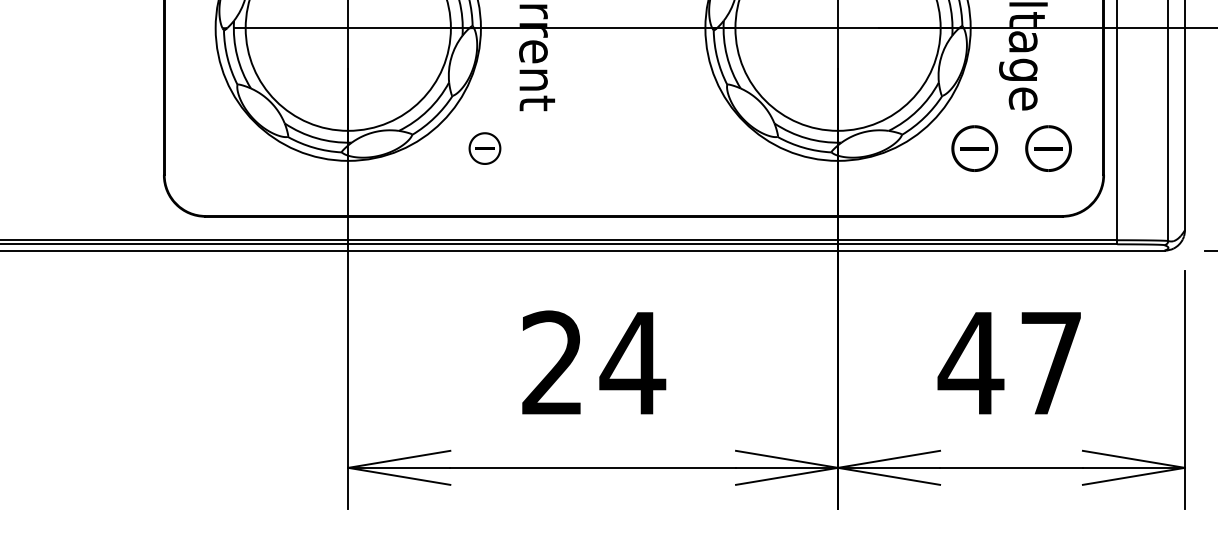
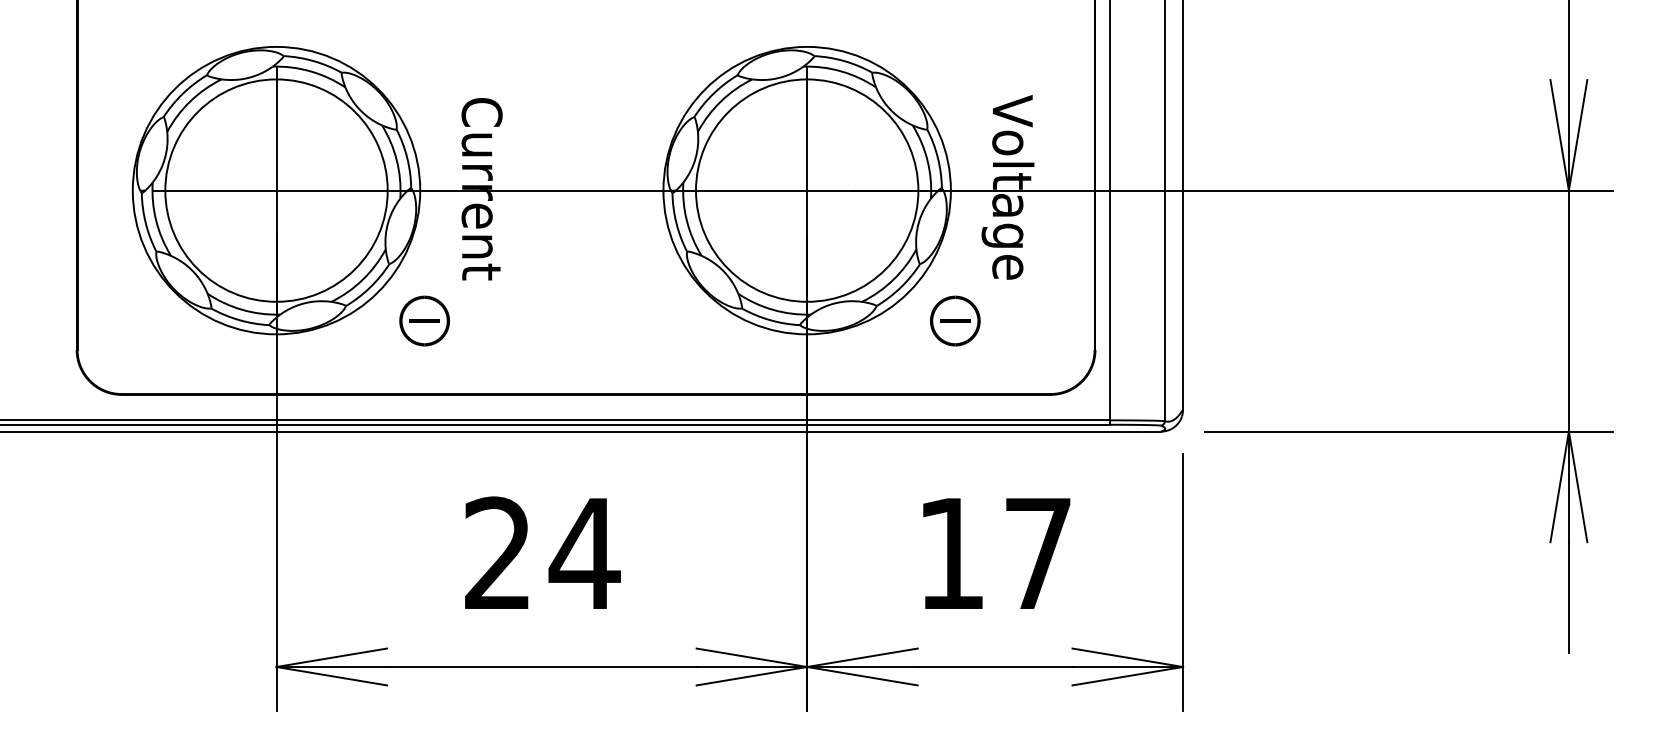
part: (484, 148) -> (424, 320), size x1.43
part: (1048, 148) -> (1035, 320), removed
text: (971, 363) -> (951, 553), 47 -> 17

